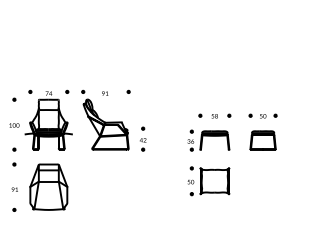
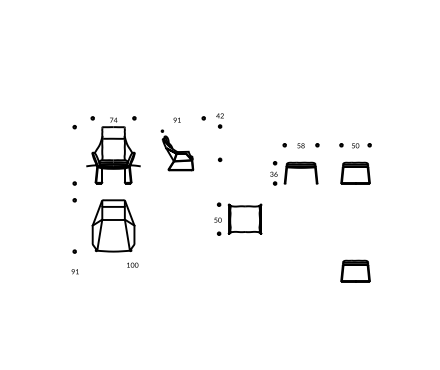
part: (105, 120) -> (177, 150), size x0.6
text: (14, 124) -> (132, 264), moved
part: (142, 144) -> (219, 120), moved
part: (209, 180) -> (238, 218), moved
text: (14, 189) -> (74, 271), moved
part: (263, 226) -> (355, 270), added

